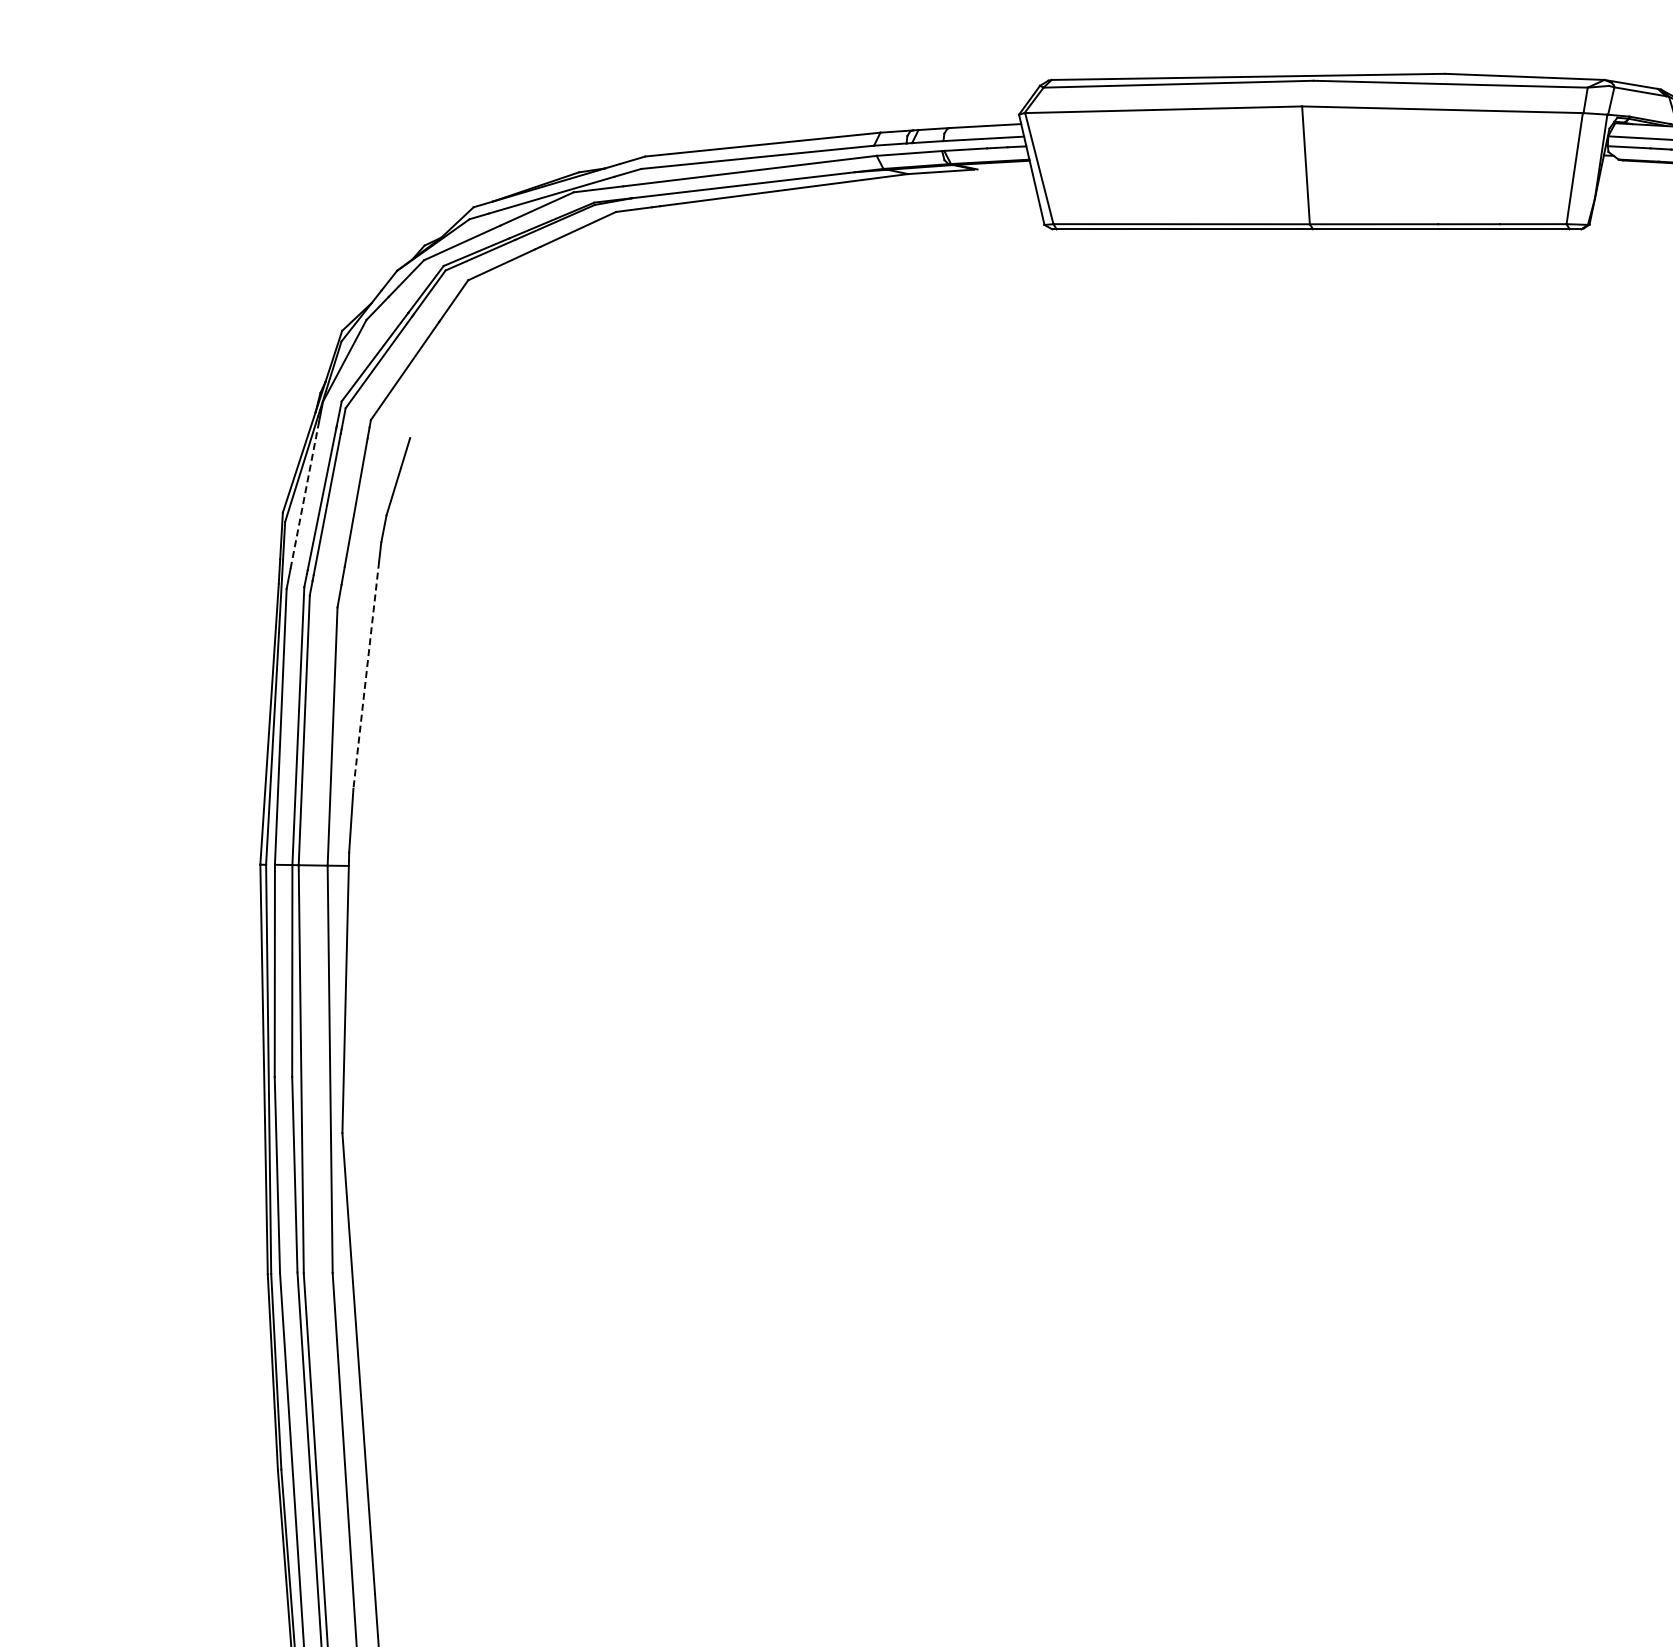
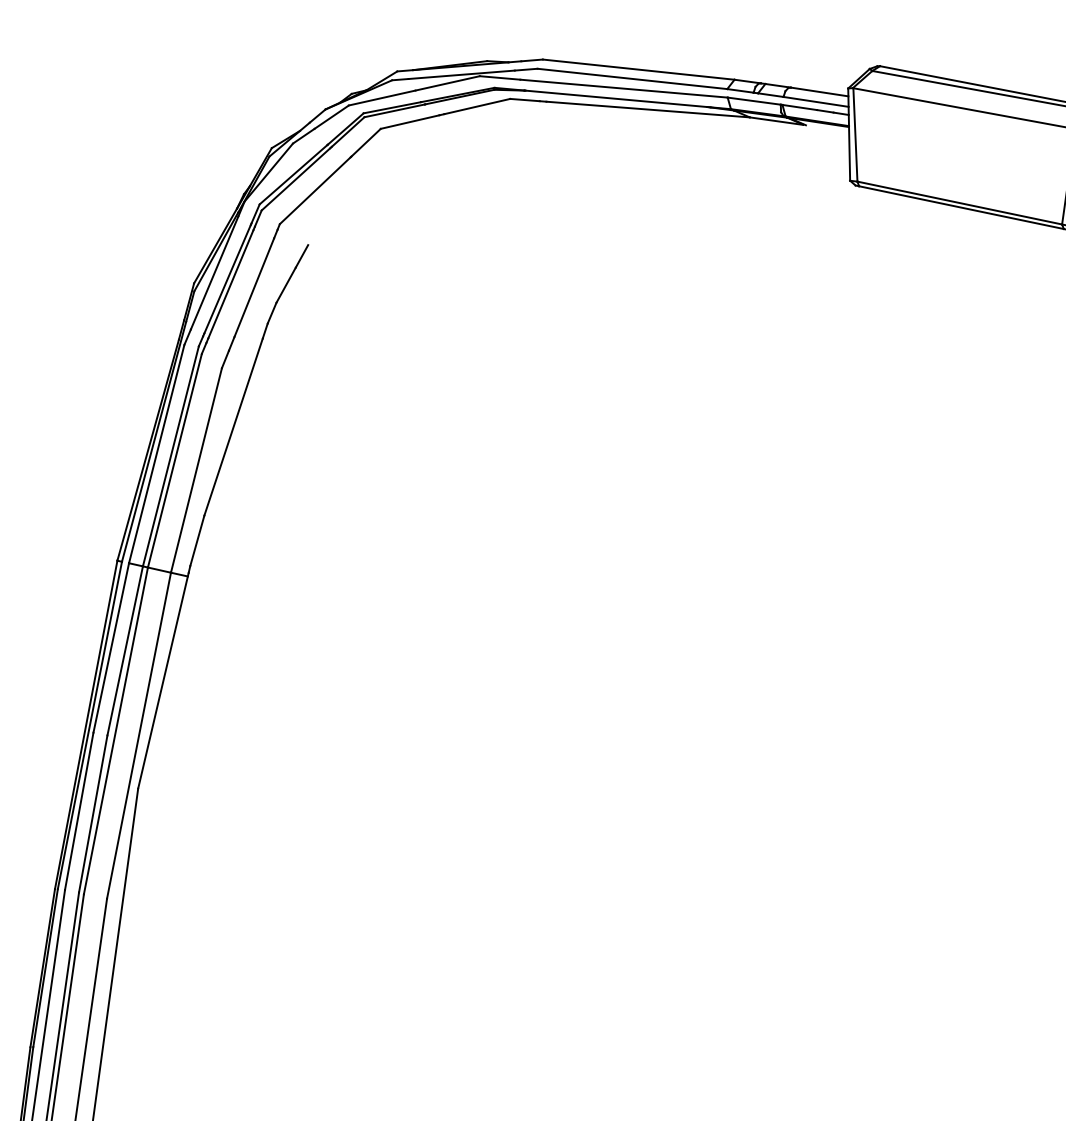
line: (305, 494) -> (215, 272), dashed -> solid
line: (366, 675) -> (233, 427), dashed -> solid

